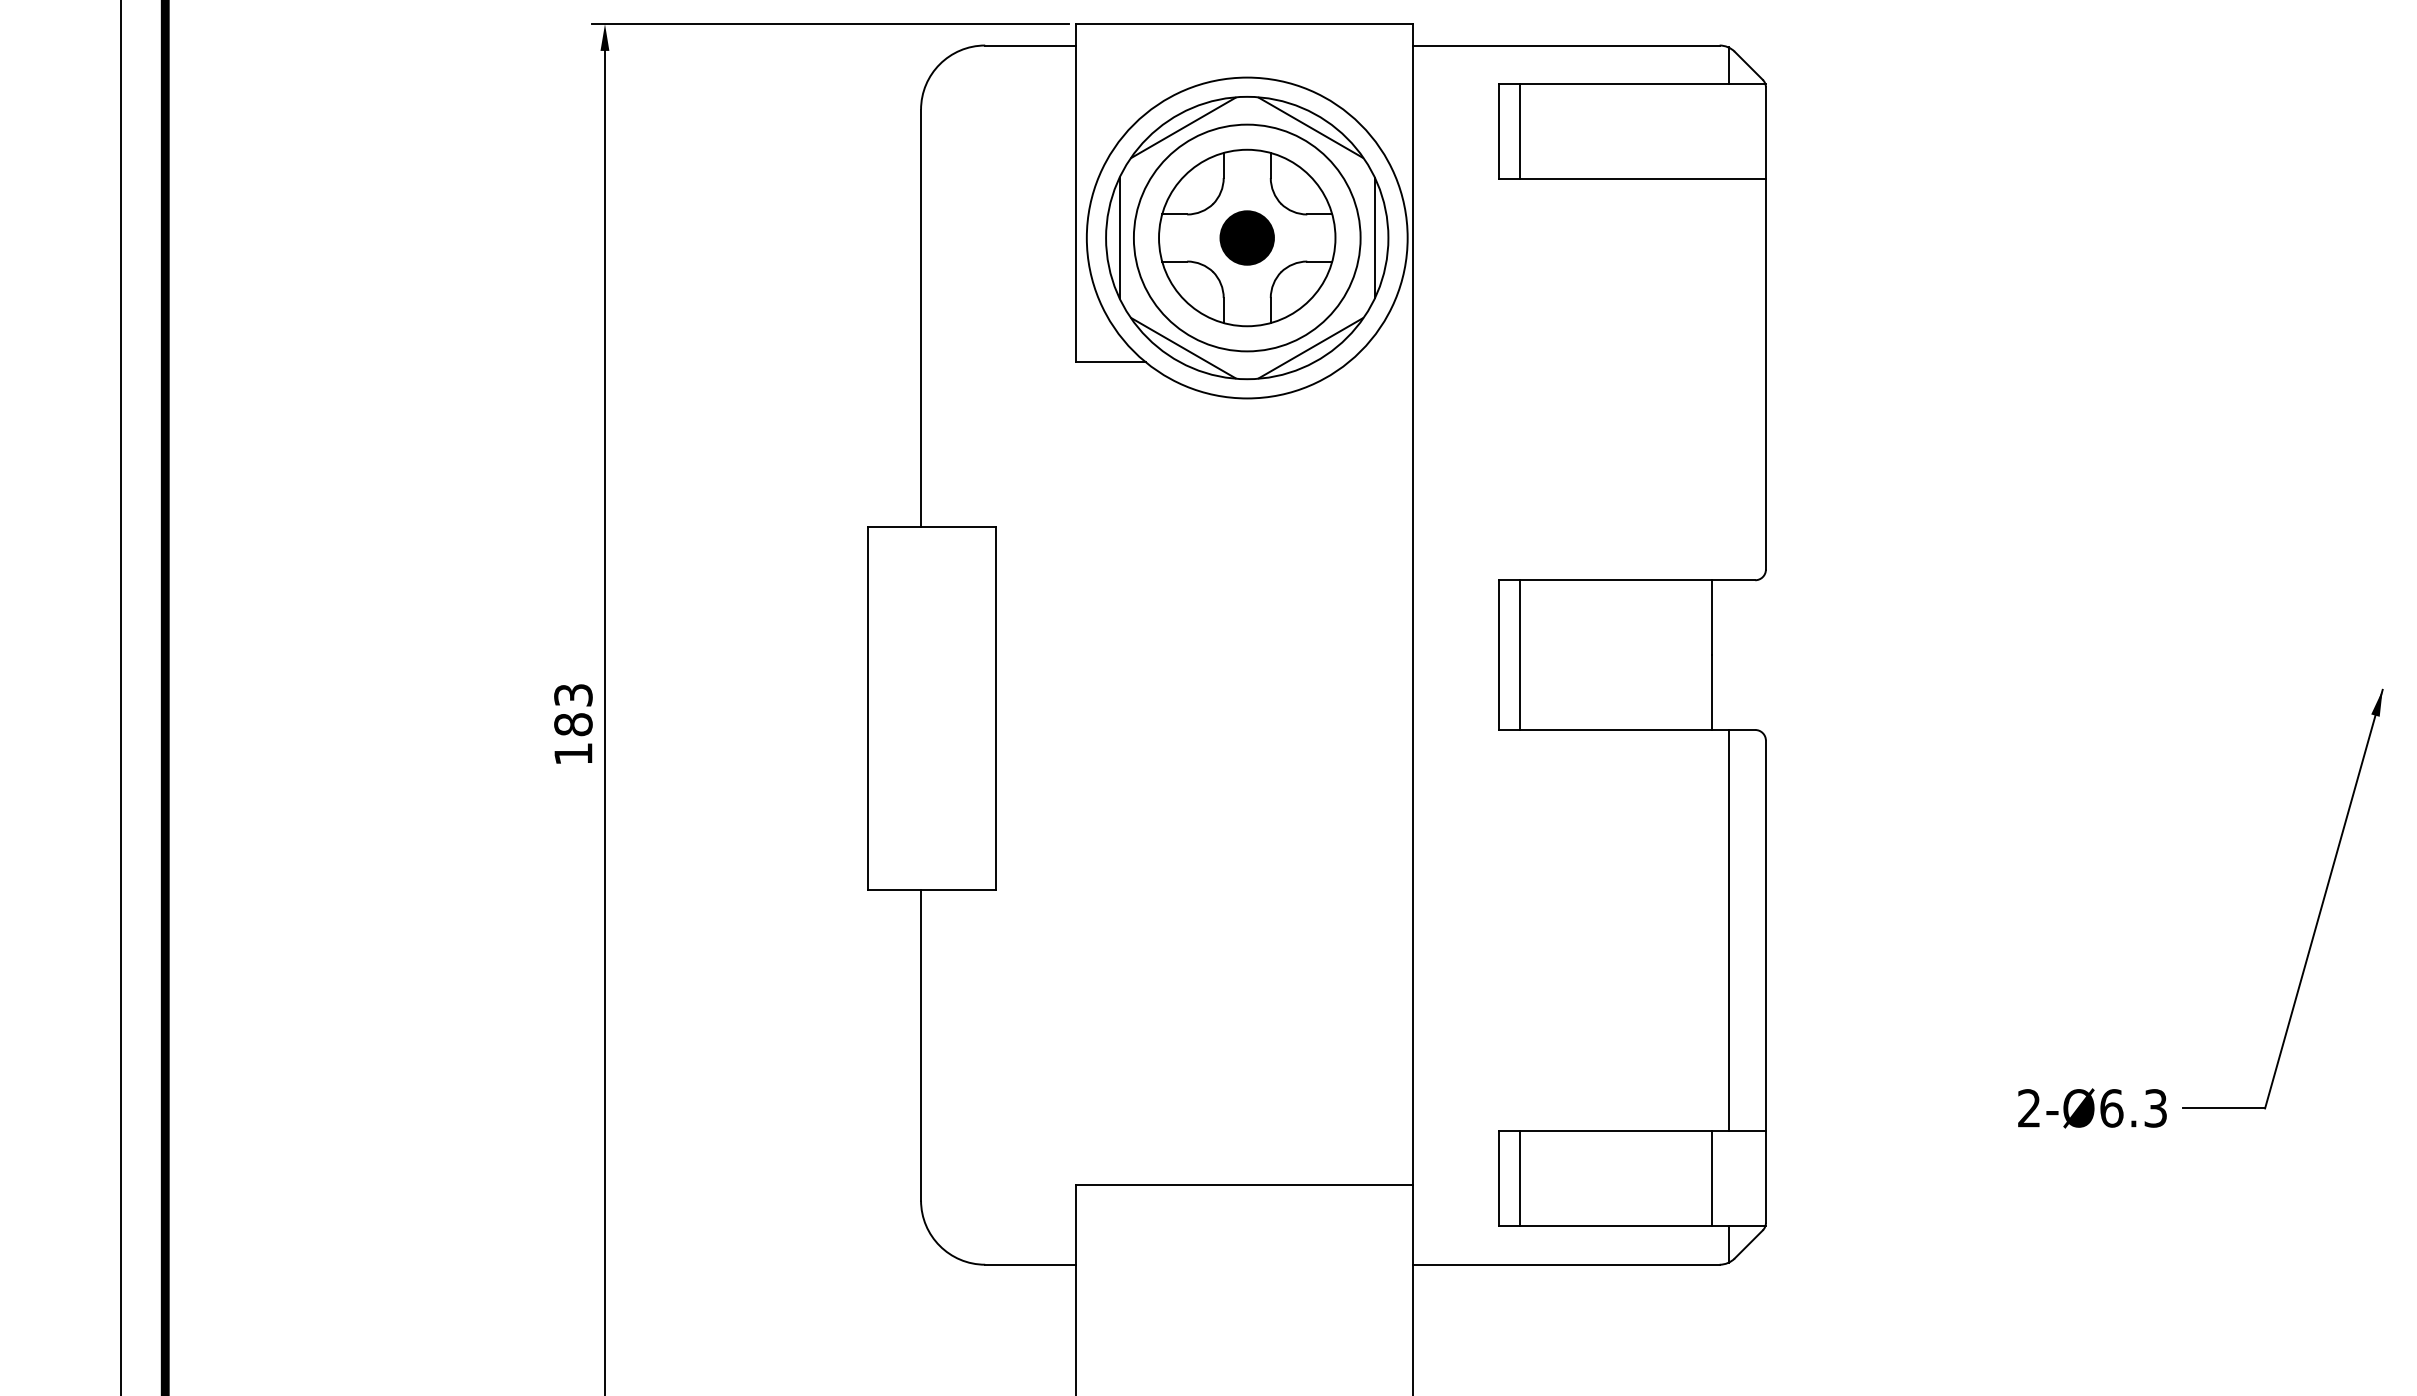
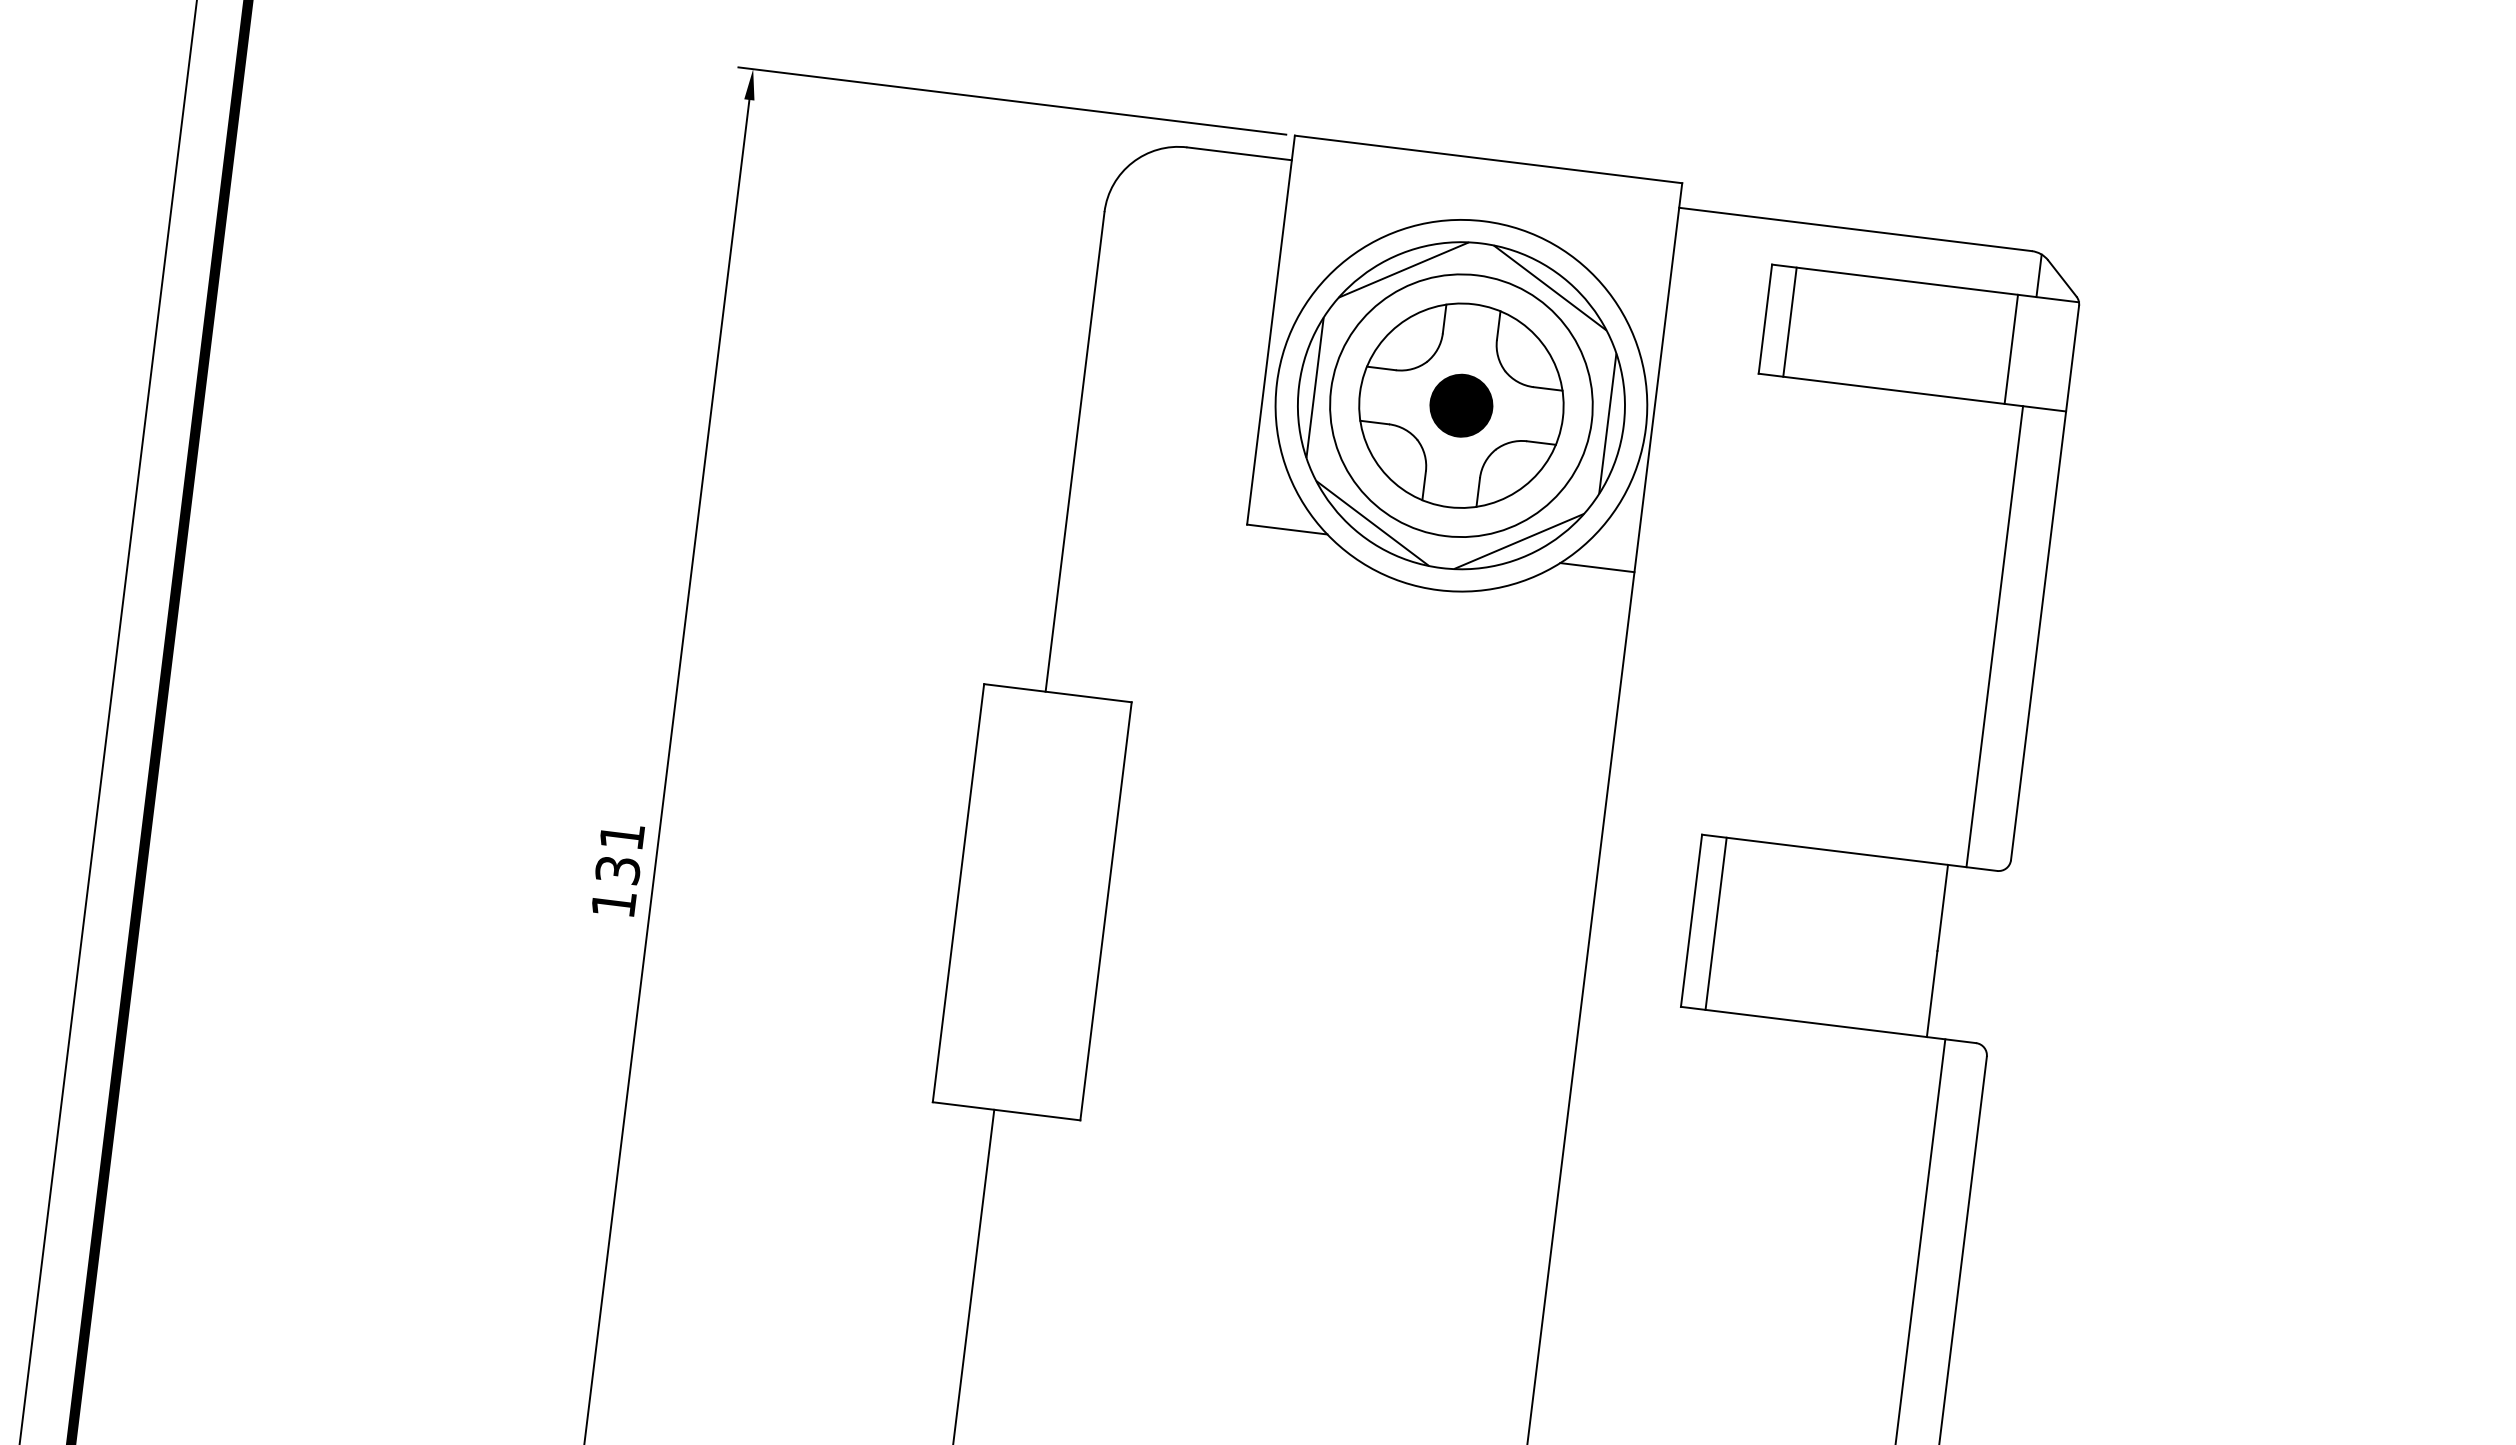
line: (1712, 131) -> (2011, 348), added
line: (1380, 362) -> (1597, 567), added
line: (1728, 379) -> (1994, 636), added
text: (573, 710) -> (620, 853), 183 -> 131

